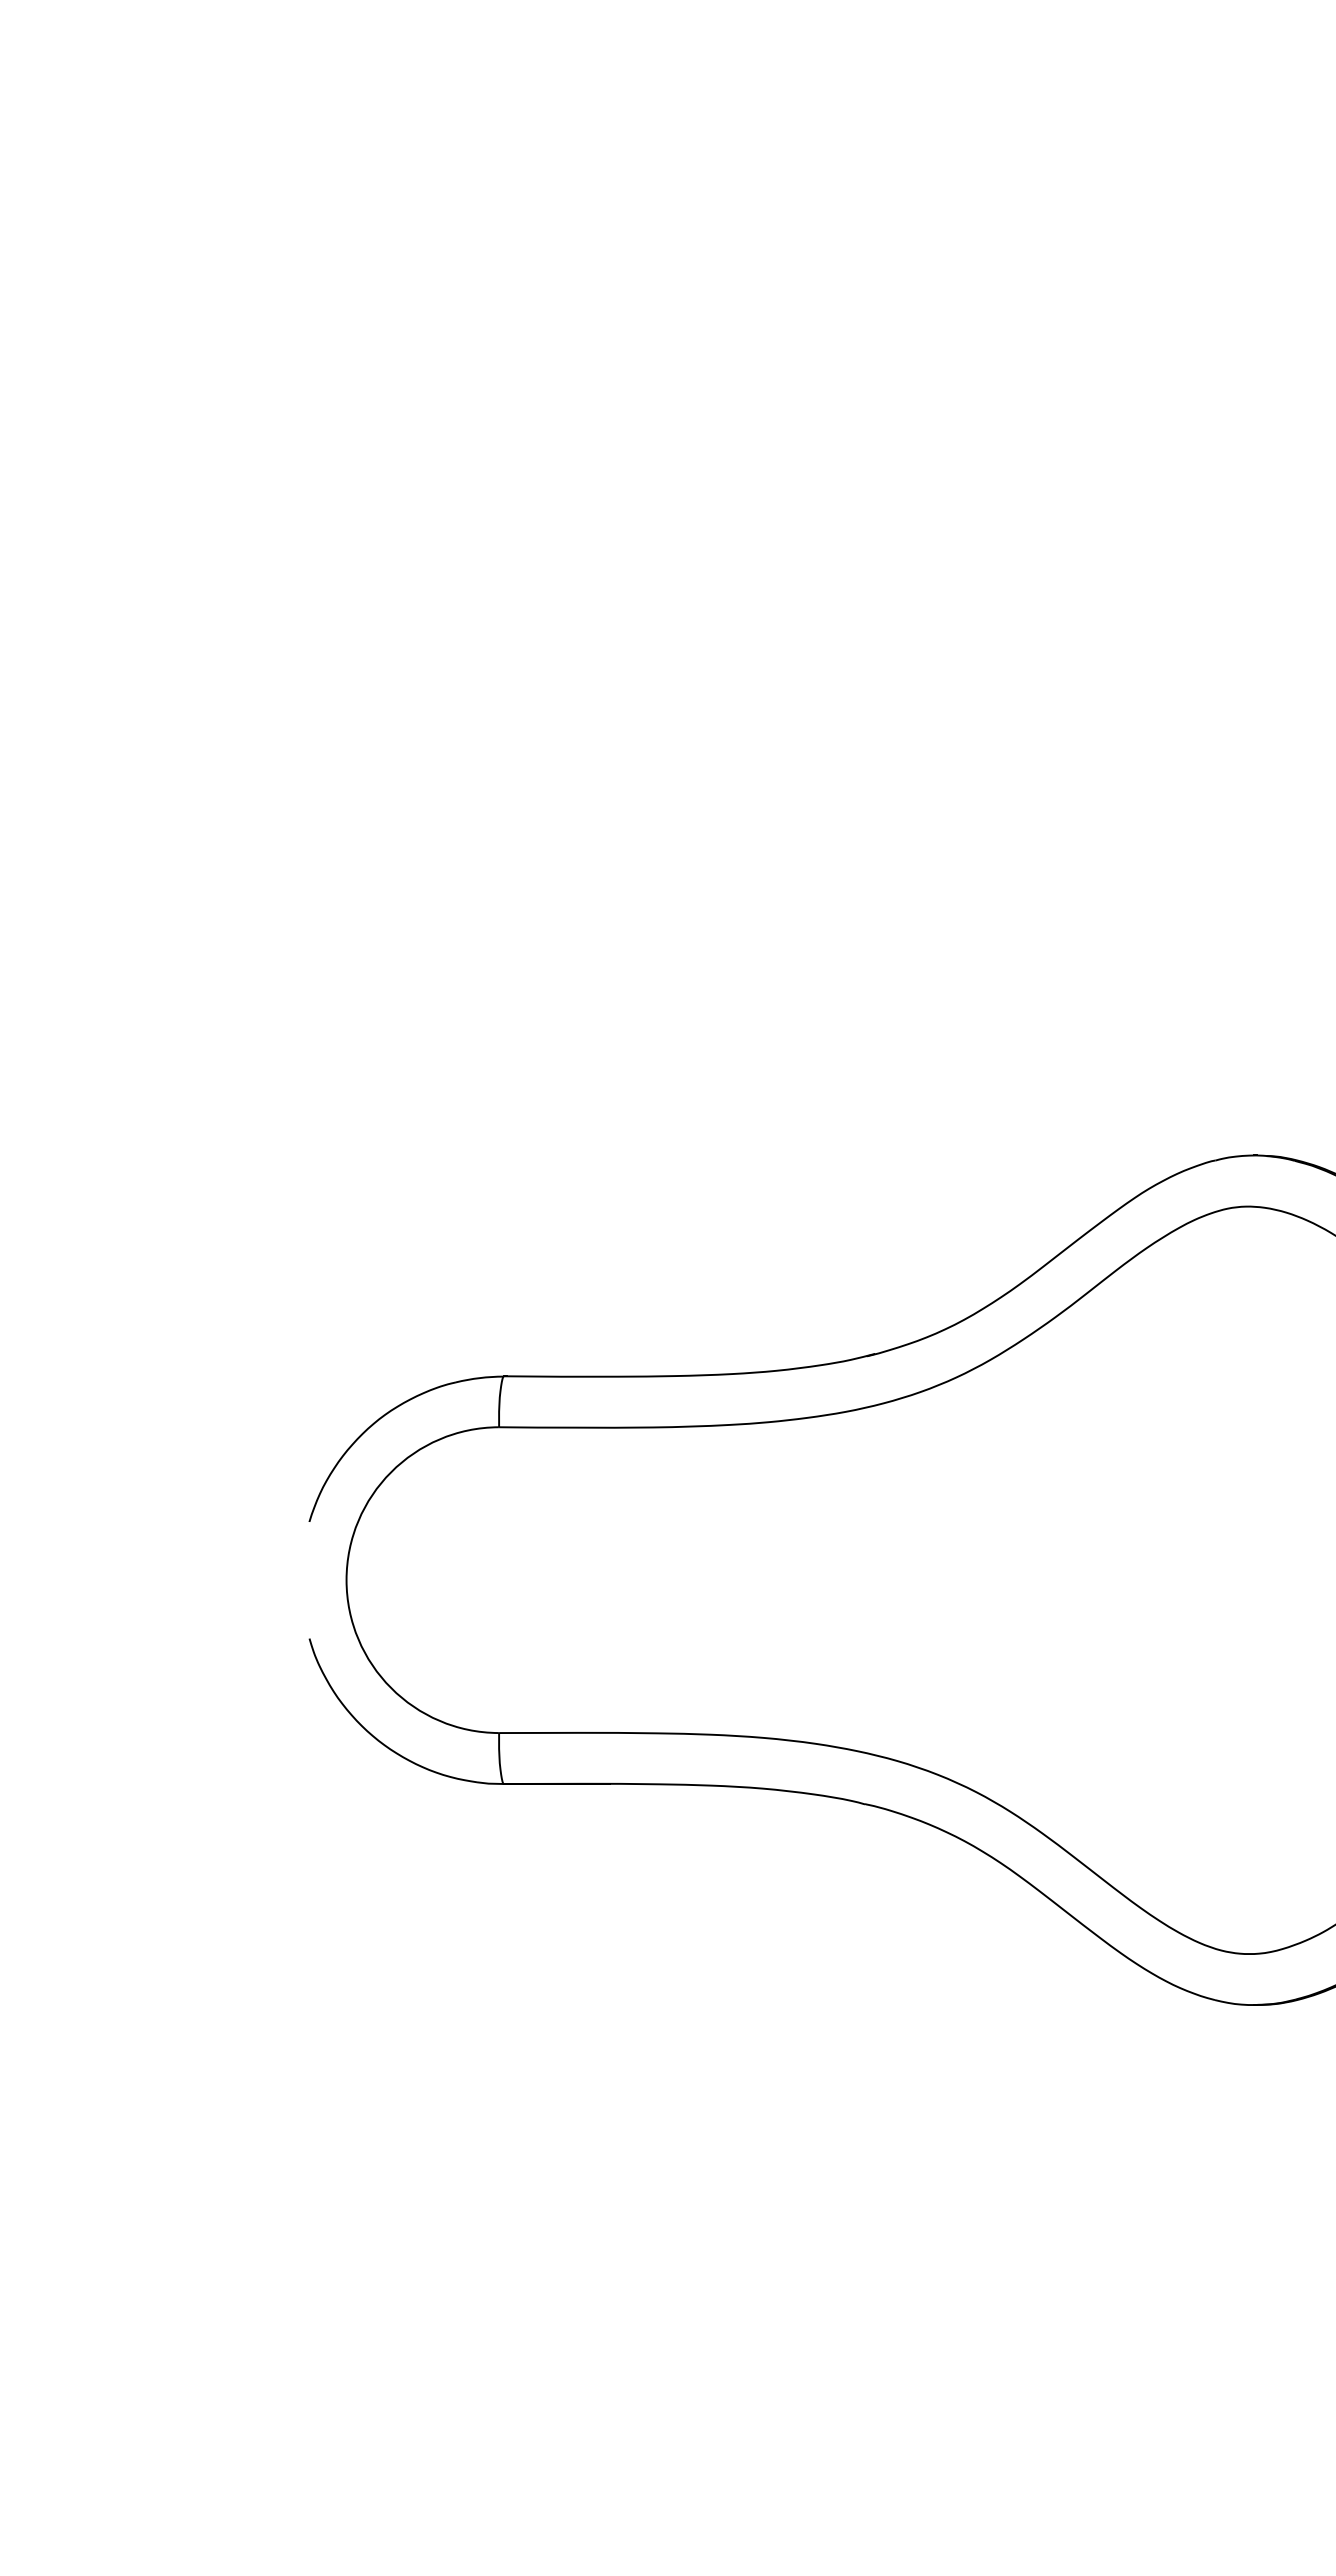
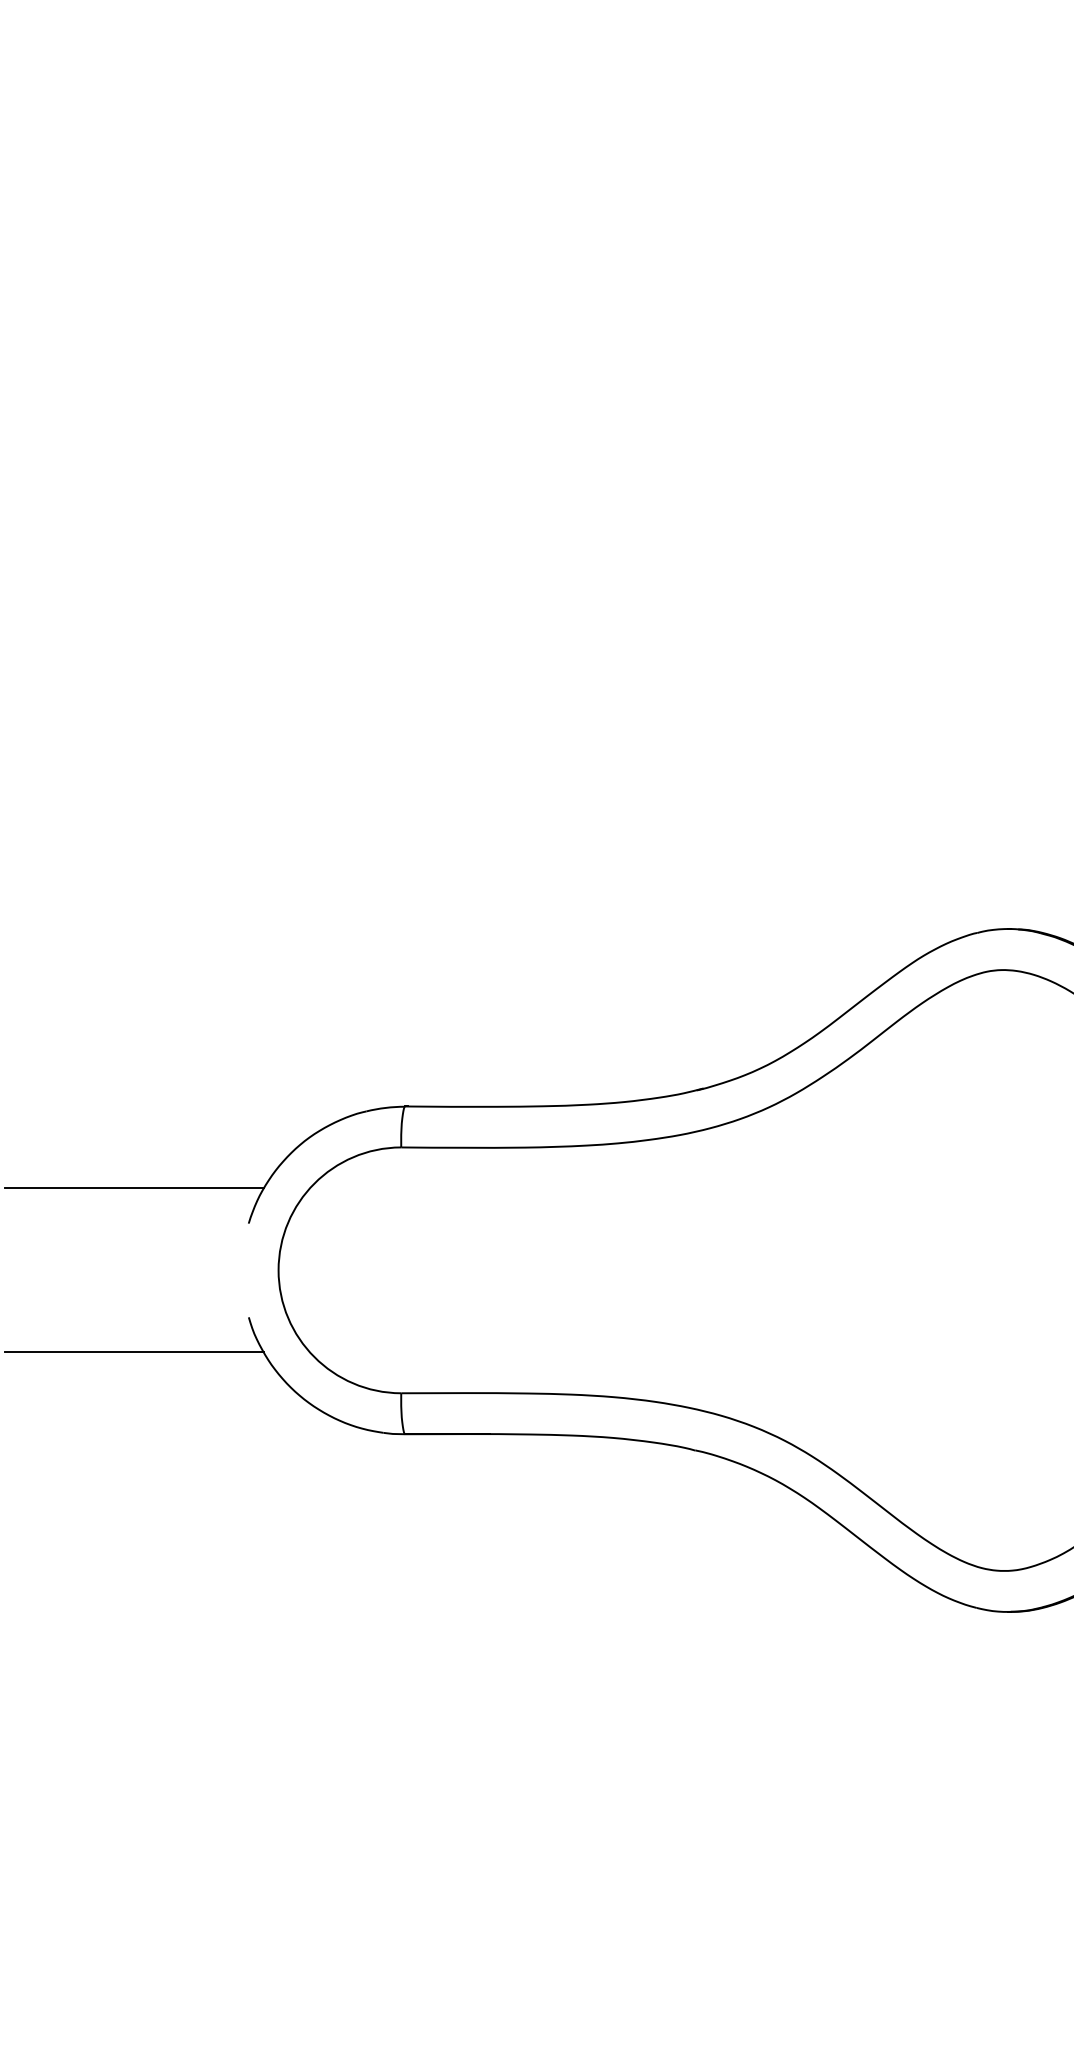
line: (166, 1478) -> (133, 1188), added
line: (166, 1682) -> (133, 1352), added

